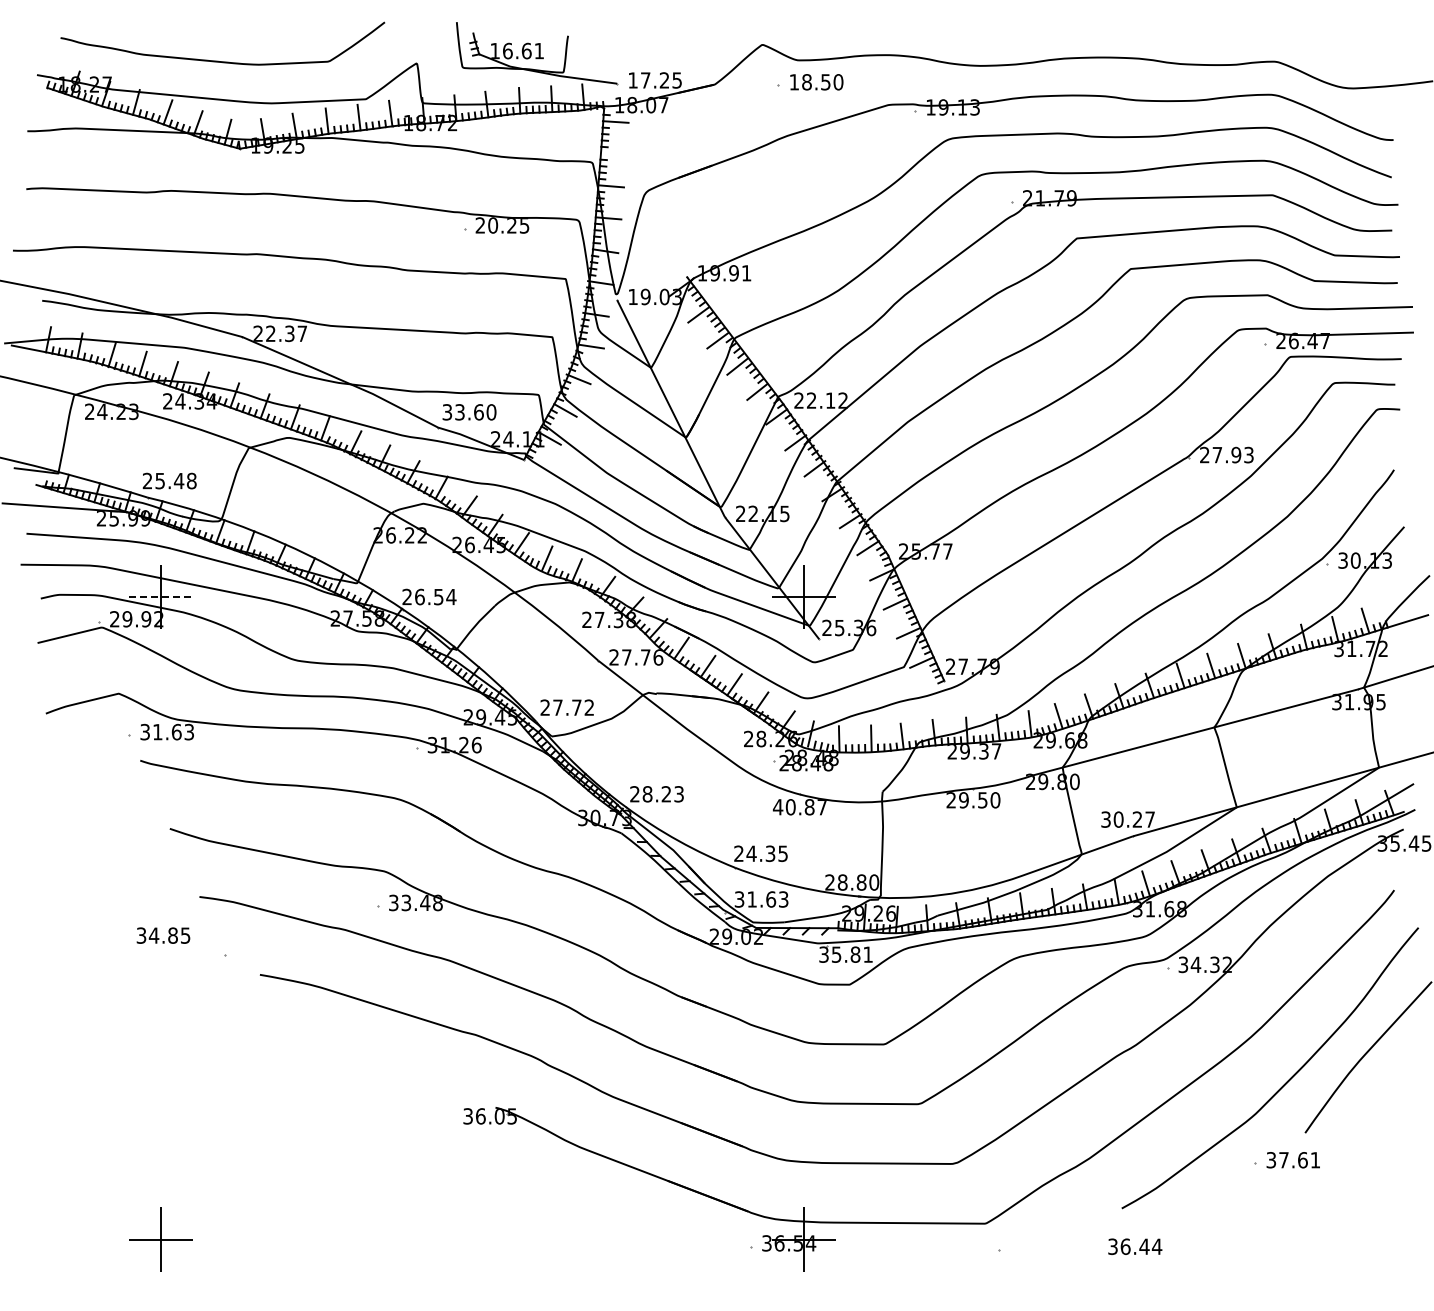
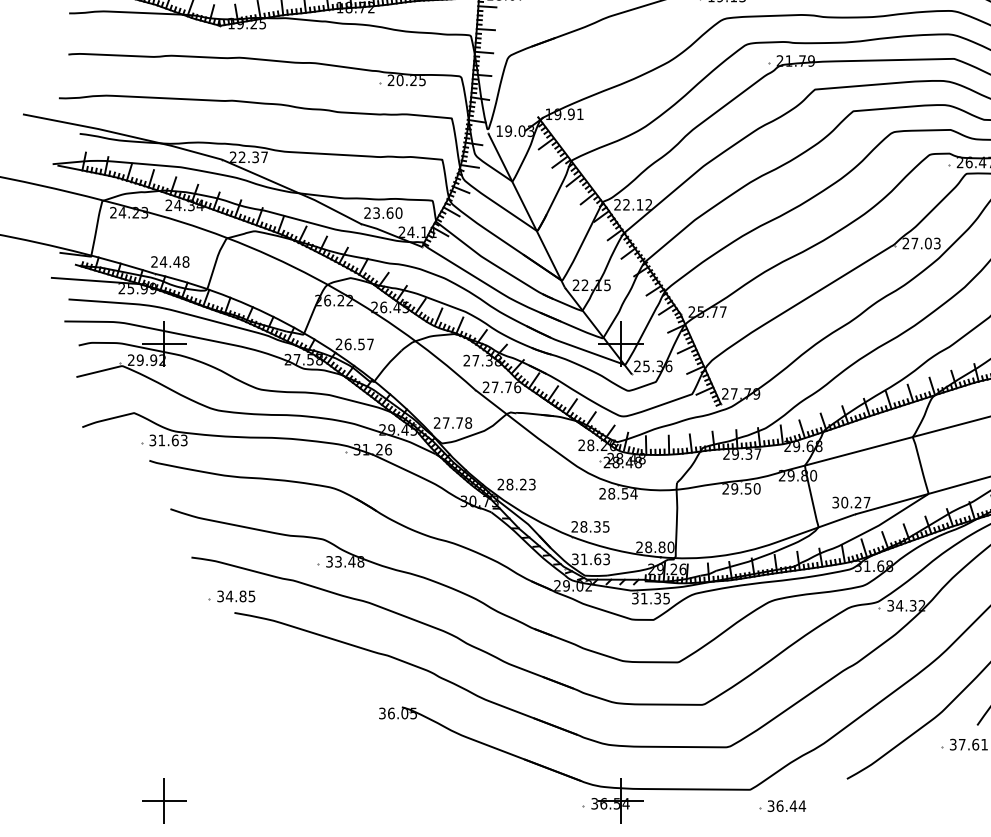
line: (613, 153) -> (485, 29), added
text: (447, 412) -> (367, 213), 33.60 -> 23.60
text: (1236, 455) -> (928, 243), 27.93 -> 27.03
text: (160, 481) -> (163, 262), 25.48 -> 24.48
line: (161, 596) -> (164, 344), dashed -> solid
text: (451, 597) -> (370, 344), 26.54 -> 26.57
text: (589, 707) -> (468, 422), 27.72 -> 27.78
text: (799, 807) -> (617, 493), 40.87 -> 28.54
text: (751, 853) -> (583, 526), 24.35 -> 28.35
text: (163, 935) -> (236, 596), moved
text: (852, 954) -> (655, 598), 35.81 -> 31.35
text: (1135, 1246) -> (787, 805), moved

